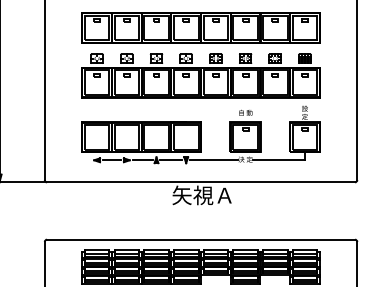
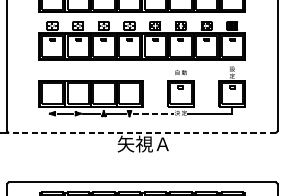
line: (213, 160) -> (153, 113), solid -> dashed
line: (201, 182) -> (142, 132), solid -> dashed

